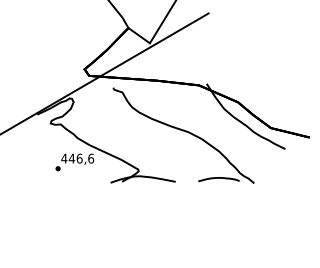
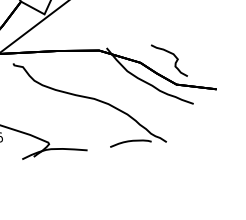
curve: (271, 106) -> (174, 62), added

